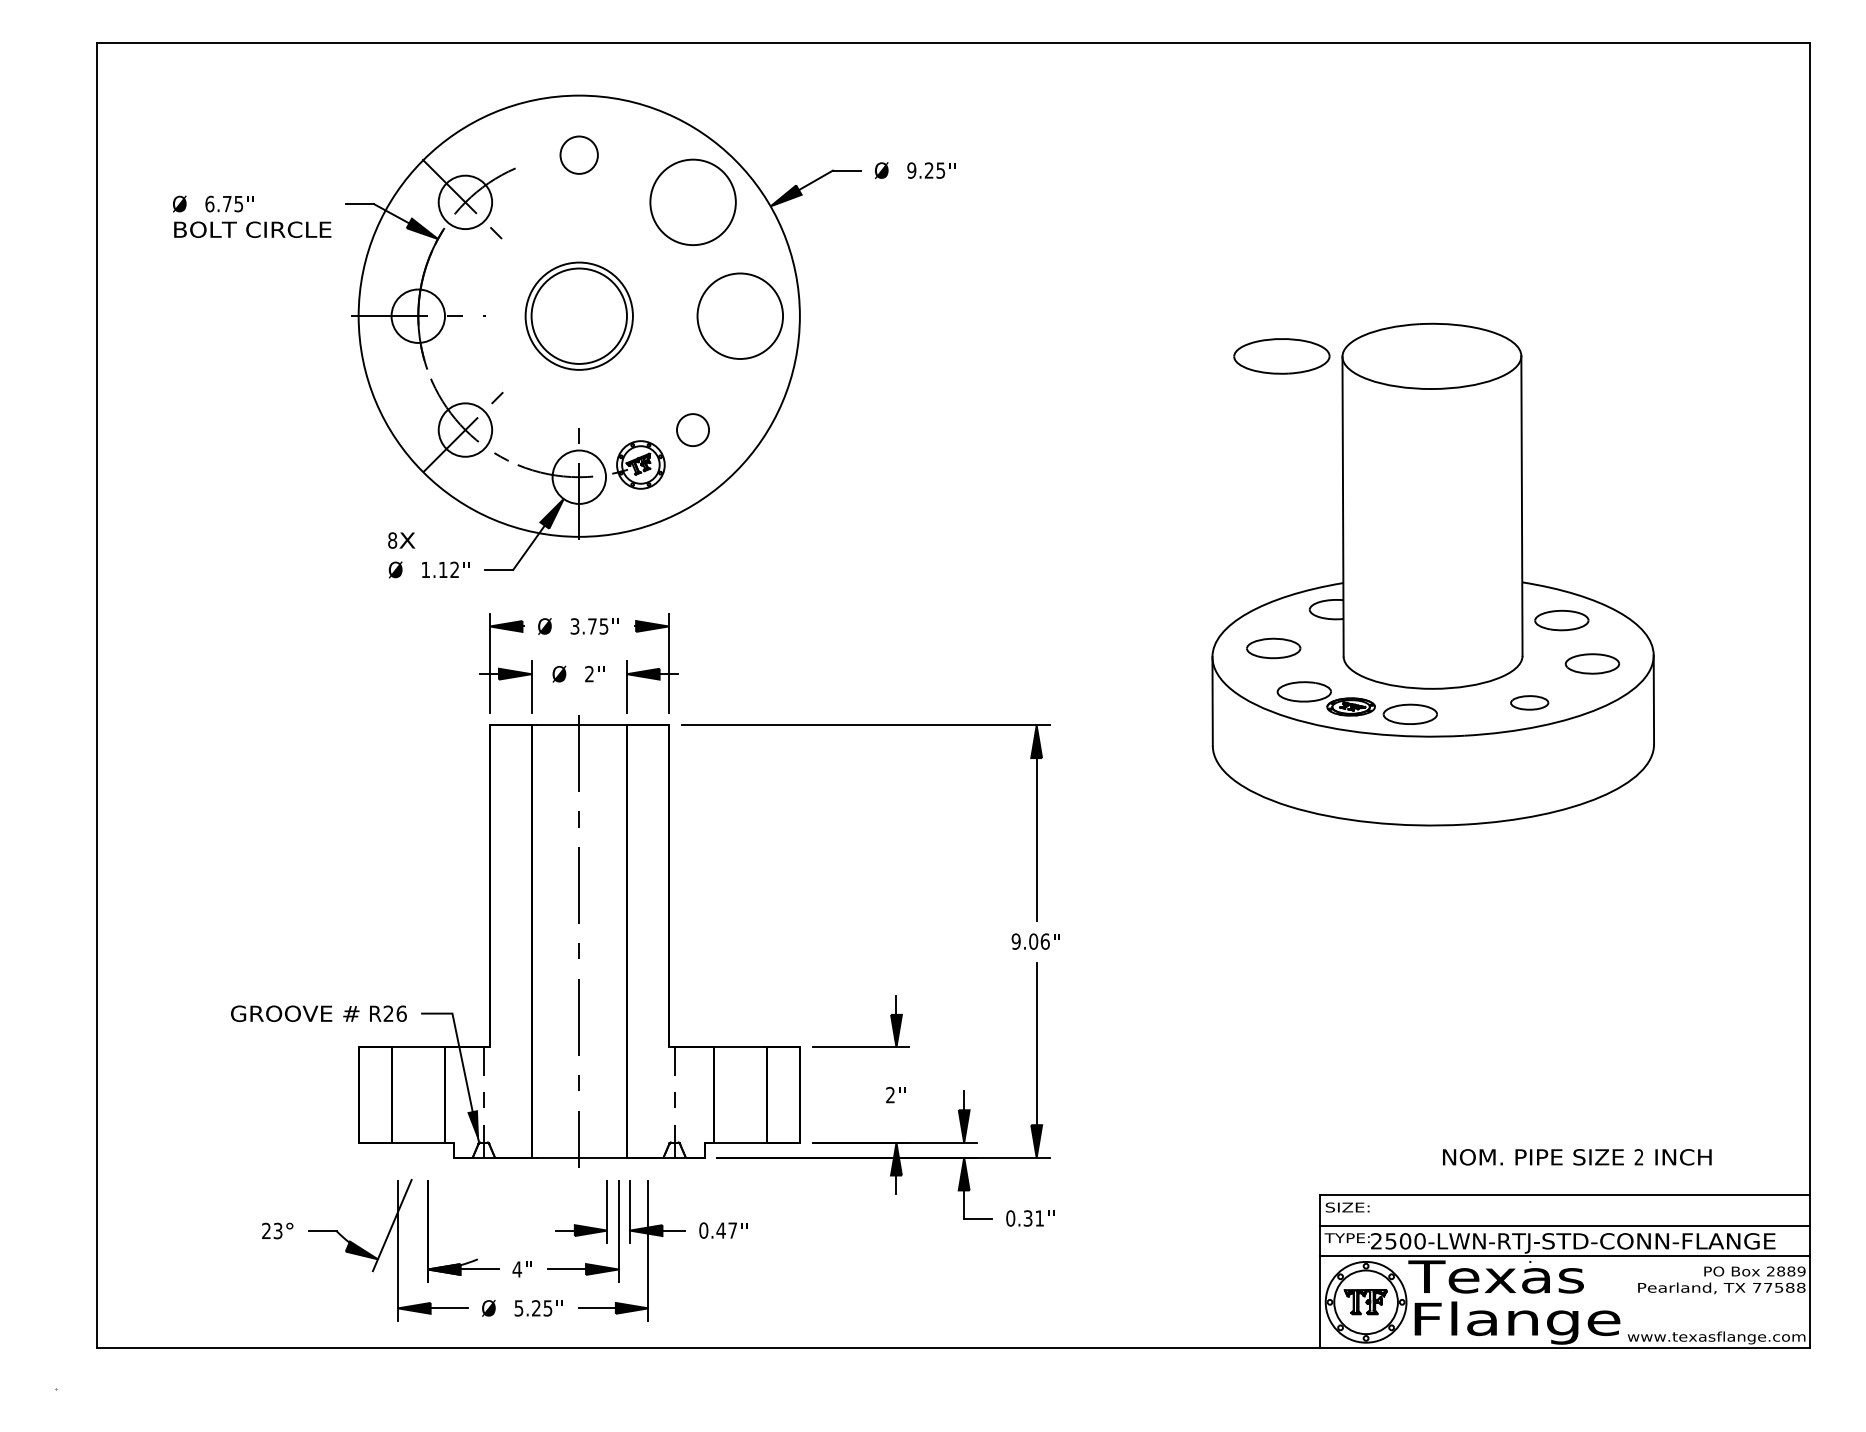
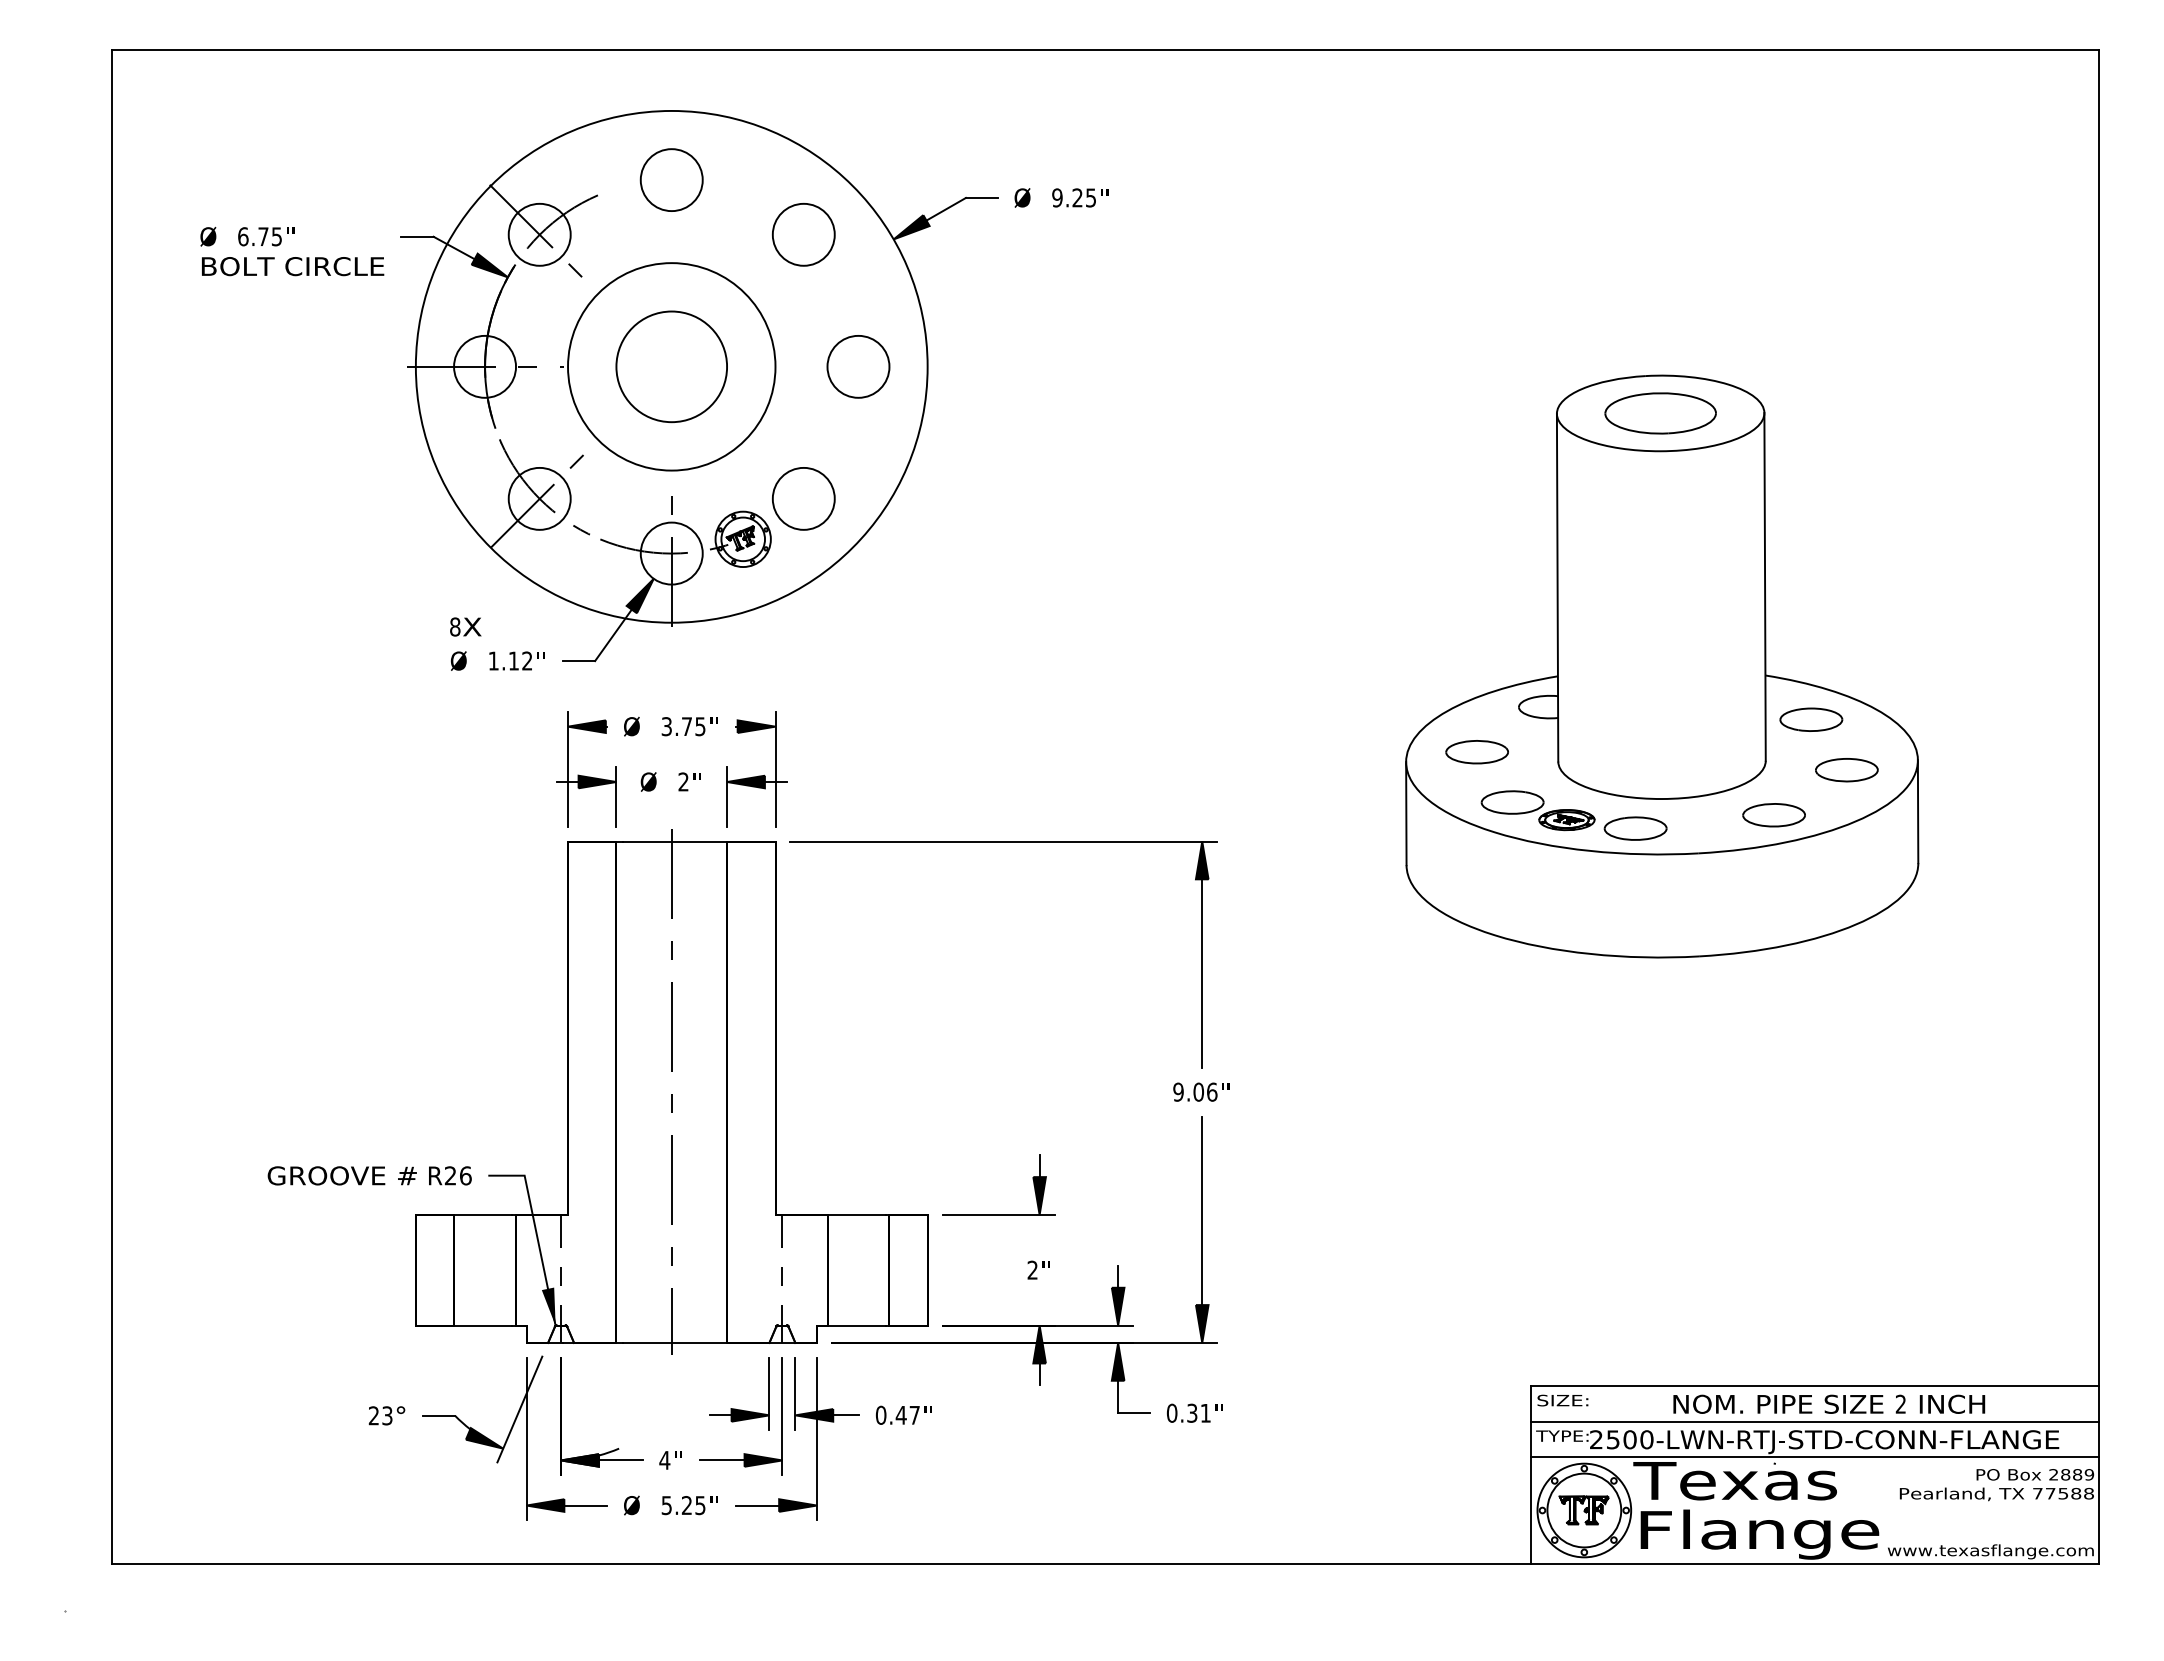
circle: (579, 154) -> (671, 179), size x1.43
circle: (692, 202) -> (803, 234), size x0.62
circle: (579, 315) -> (671, 366), size x1.67
circle: (740, 315) -> (858, 366), size x0.62
part: (1281, 356) -> (1660, 413), moved
circle: (692, 429) -> (803, 498), size x1.67
part: (1529, 703) -> (1773, 815), size x1.43
text: (1577, 1156) -> (1829, 1403), moved
part: (517, 1261) -> (665, 1451), moved

